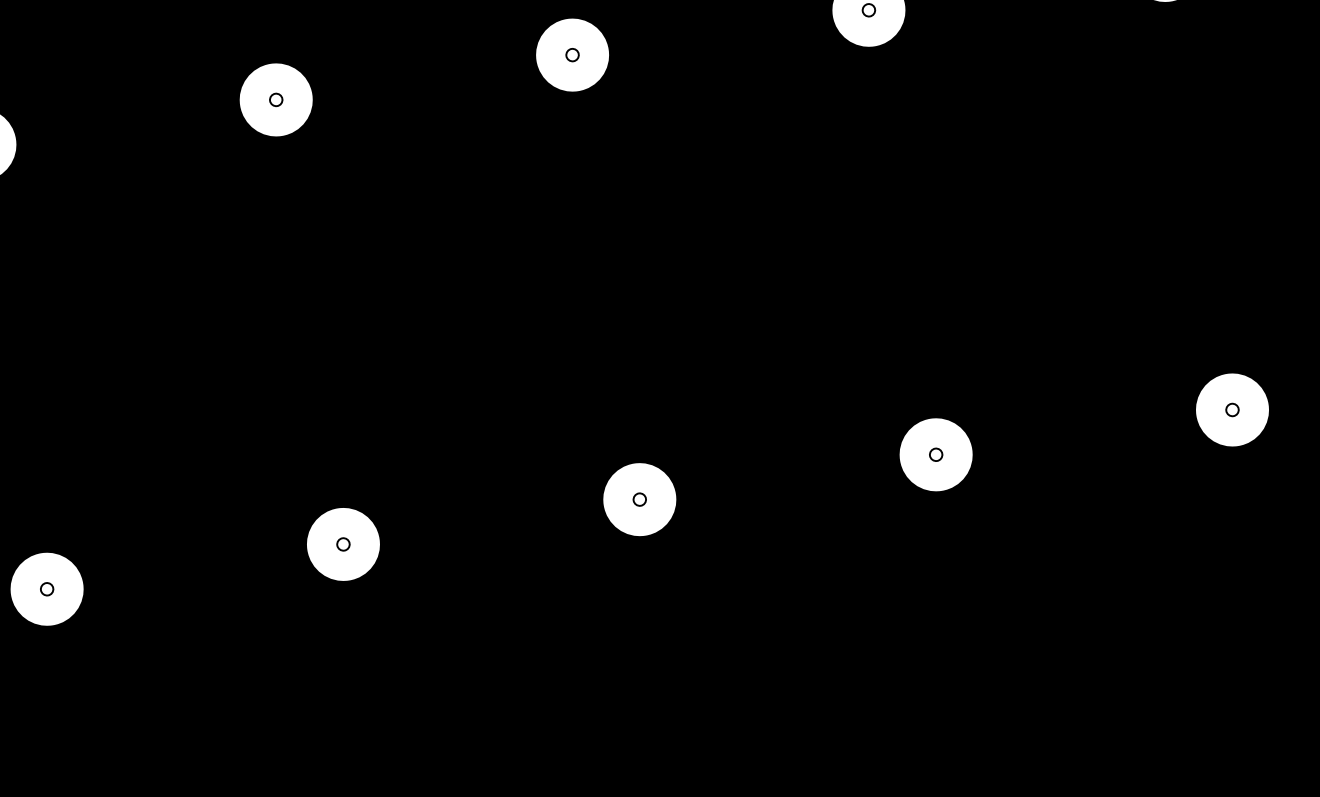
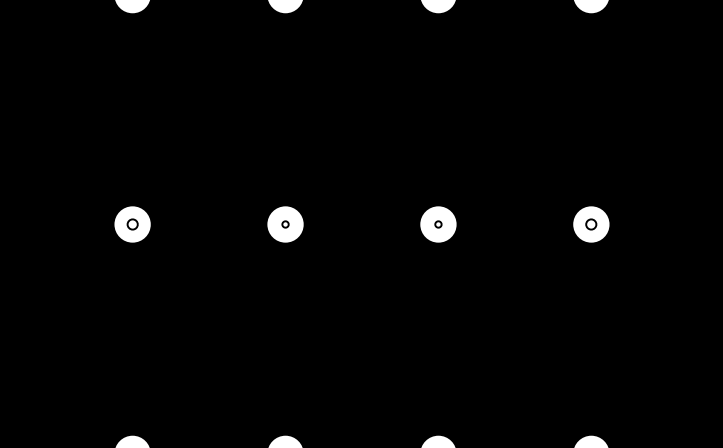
circle: (1232, 409) -> (591, 224), size x1.6
circle: (343, 544) -> (132, 224), size x1.6

